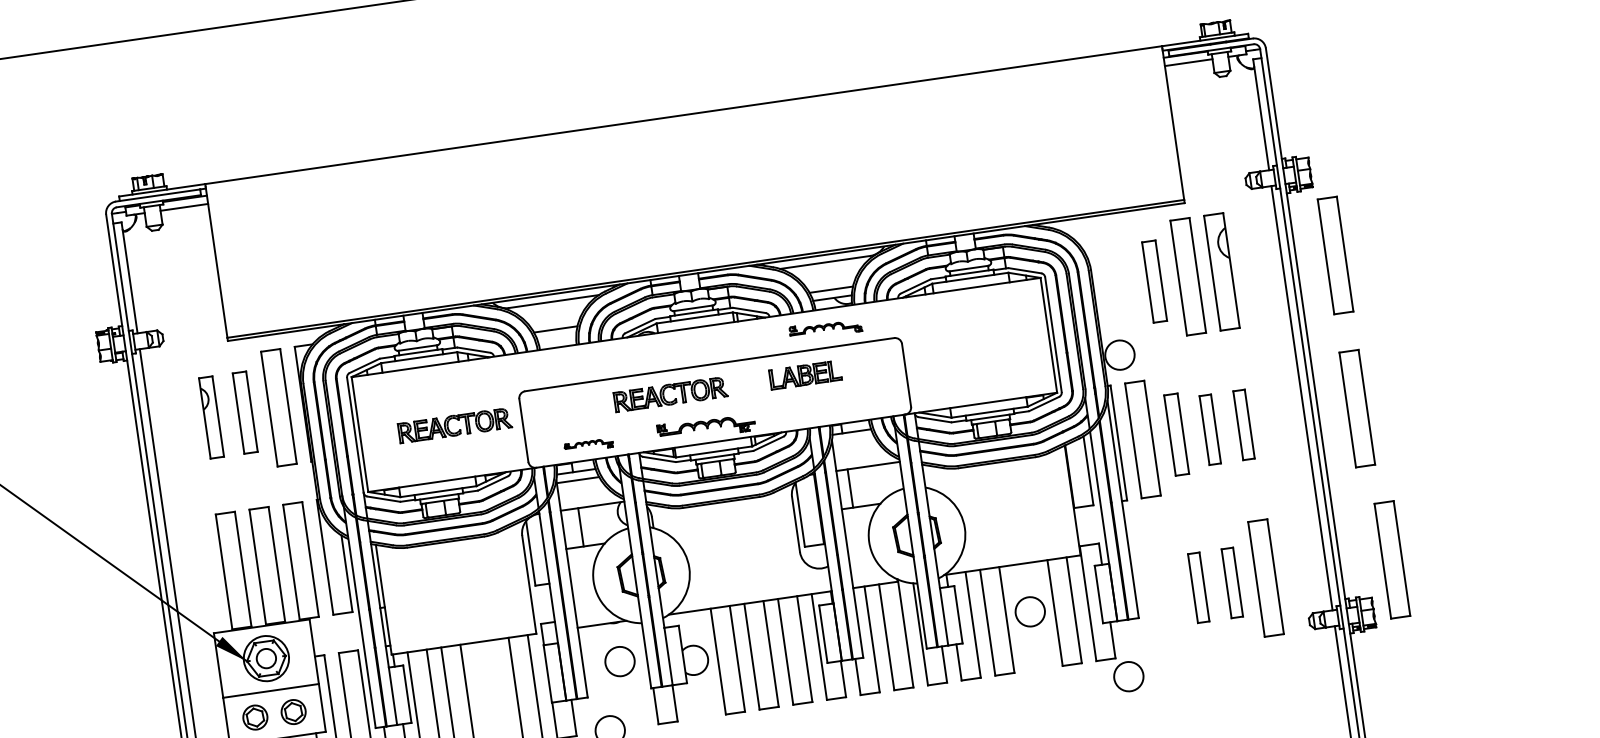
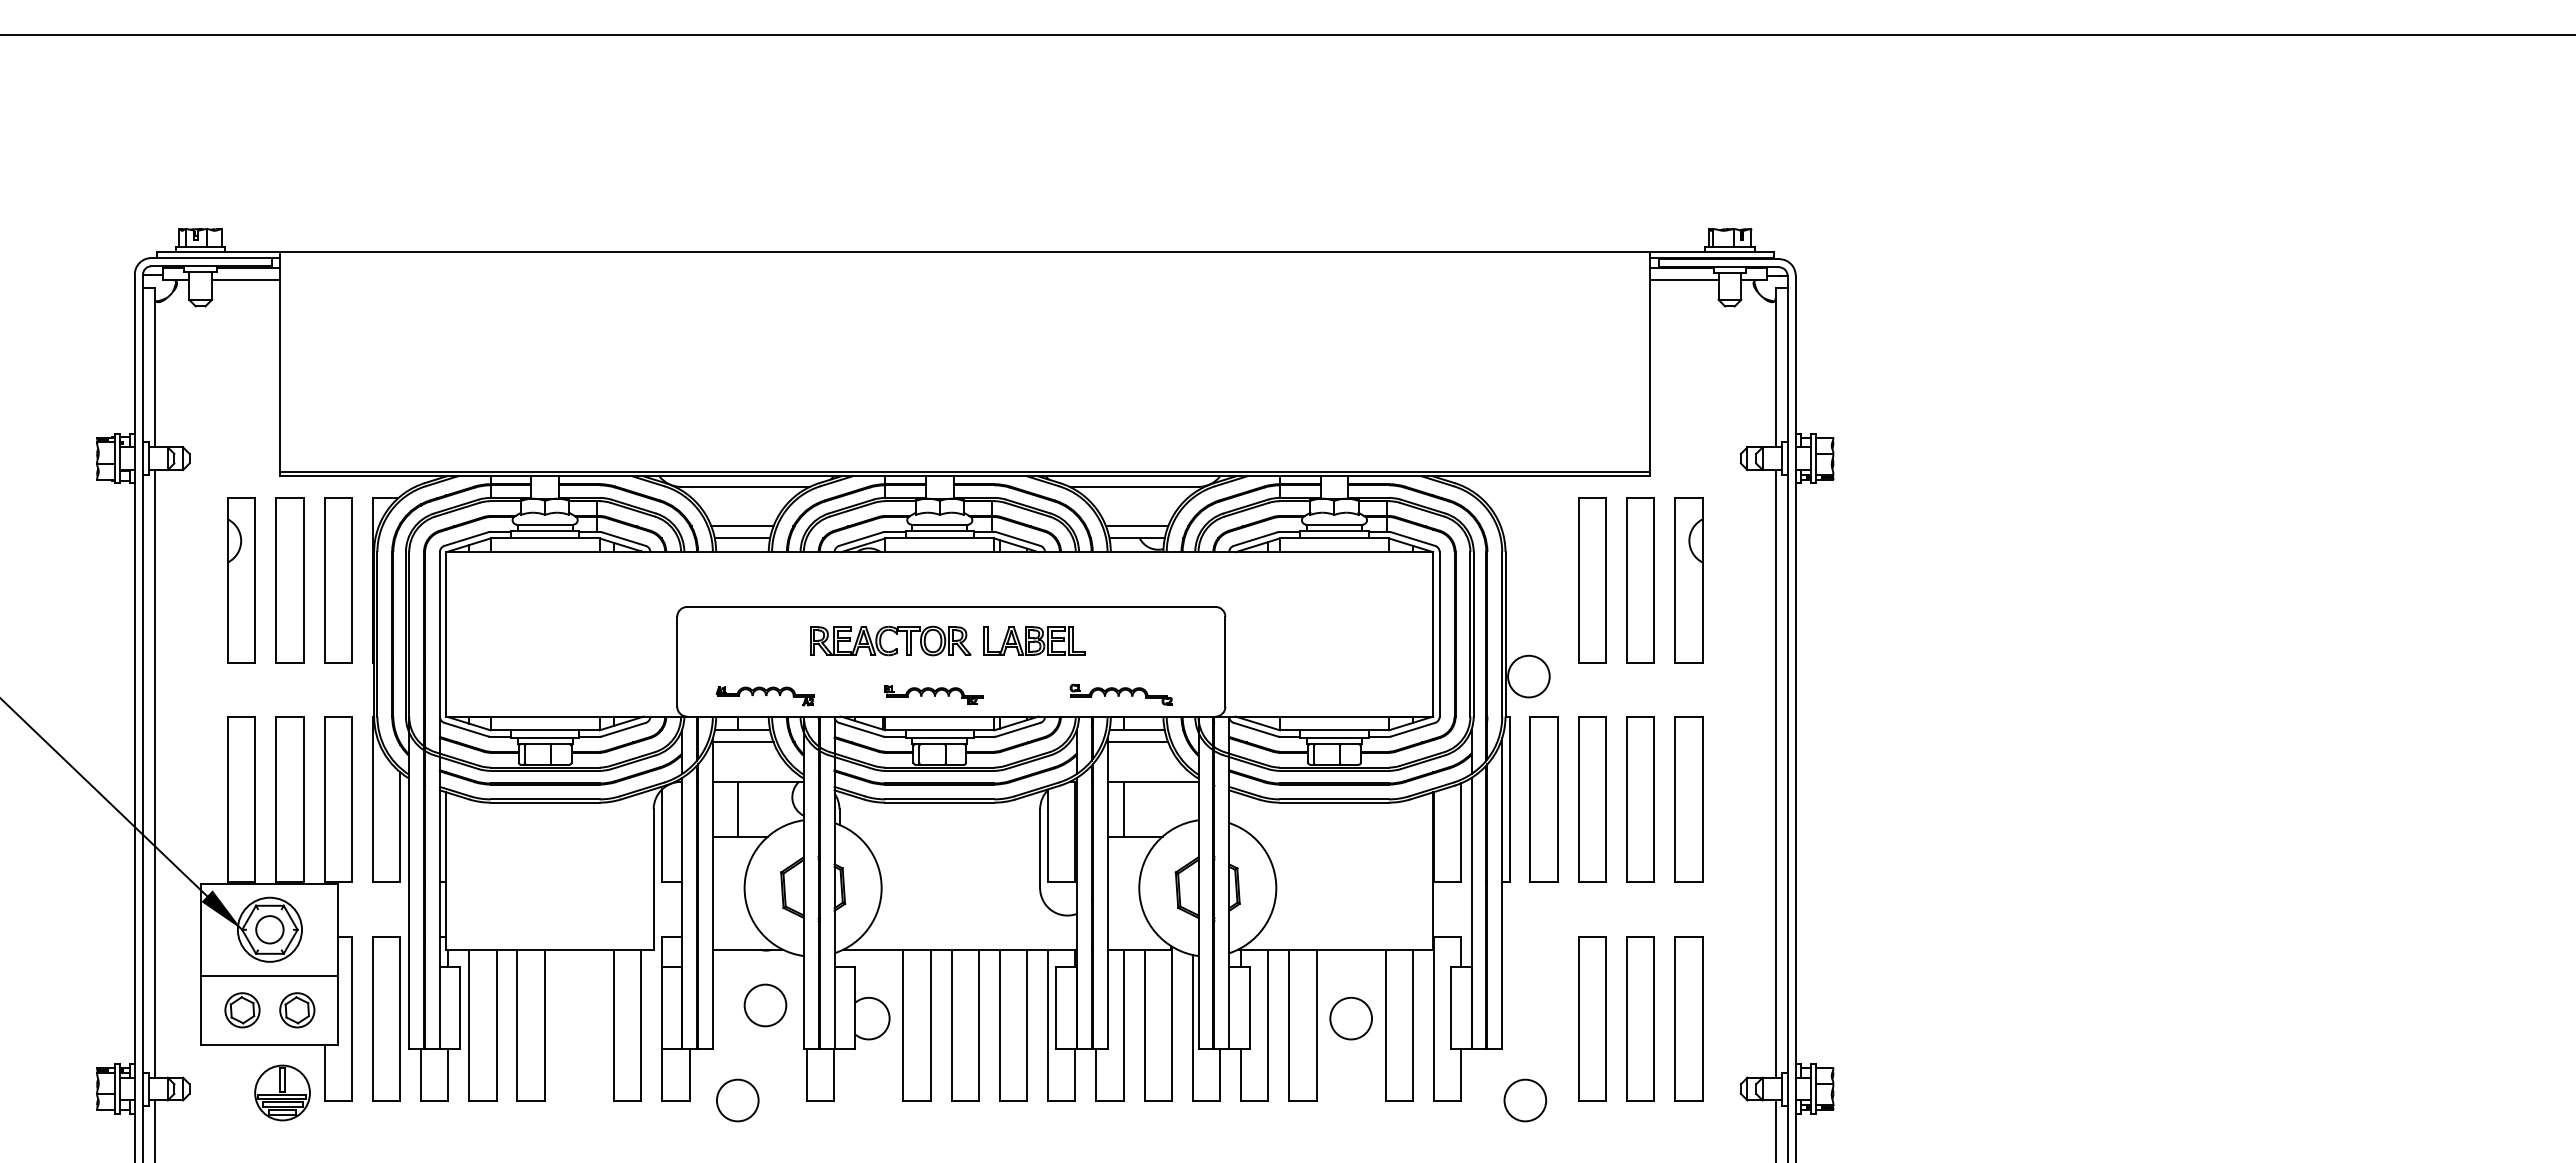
part: (1335, 255) -> (1851, 580), removed
part: (1154, 281) -> (1592, 580), size x1.43
part: (825, 329) -> (1120, 694), moved
line: (557, 337) -> (742, 538), added
part: (805, 374) -> (1034, 640), moved
part: (1356, 408) -> (1850, 799), removed
part: (244, 412) -> (289, 580), size x1.43
part: (211, 417) -> (241, 580), size x1.43
part: (458, 420) -> (587, 634), removed
part: (1243, 424) -> (1688, 799), size x1.67
part: (706, 428) -> (933, 695), size x0.71
part: (1210, 429) -> (1640, 799), size x1.67
part: (1176, 434) -> (1592, 799), size x1.43
line: (853, 440) -> (1137, 742), added
part: (588, 445) -> (764, 696), size x1.43
part: (1392, 559) -> (1869, 1018), removed
part: (1232, 582) -> (1640, 1018), size x1.67
part: (1198, 587) -> (1592, 1018), size x1.67
circle: (1128, 676) -> (1525, 1100), moved

